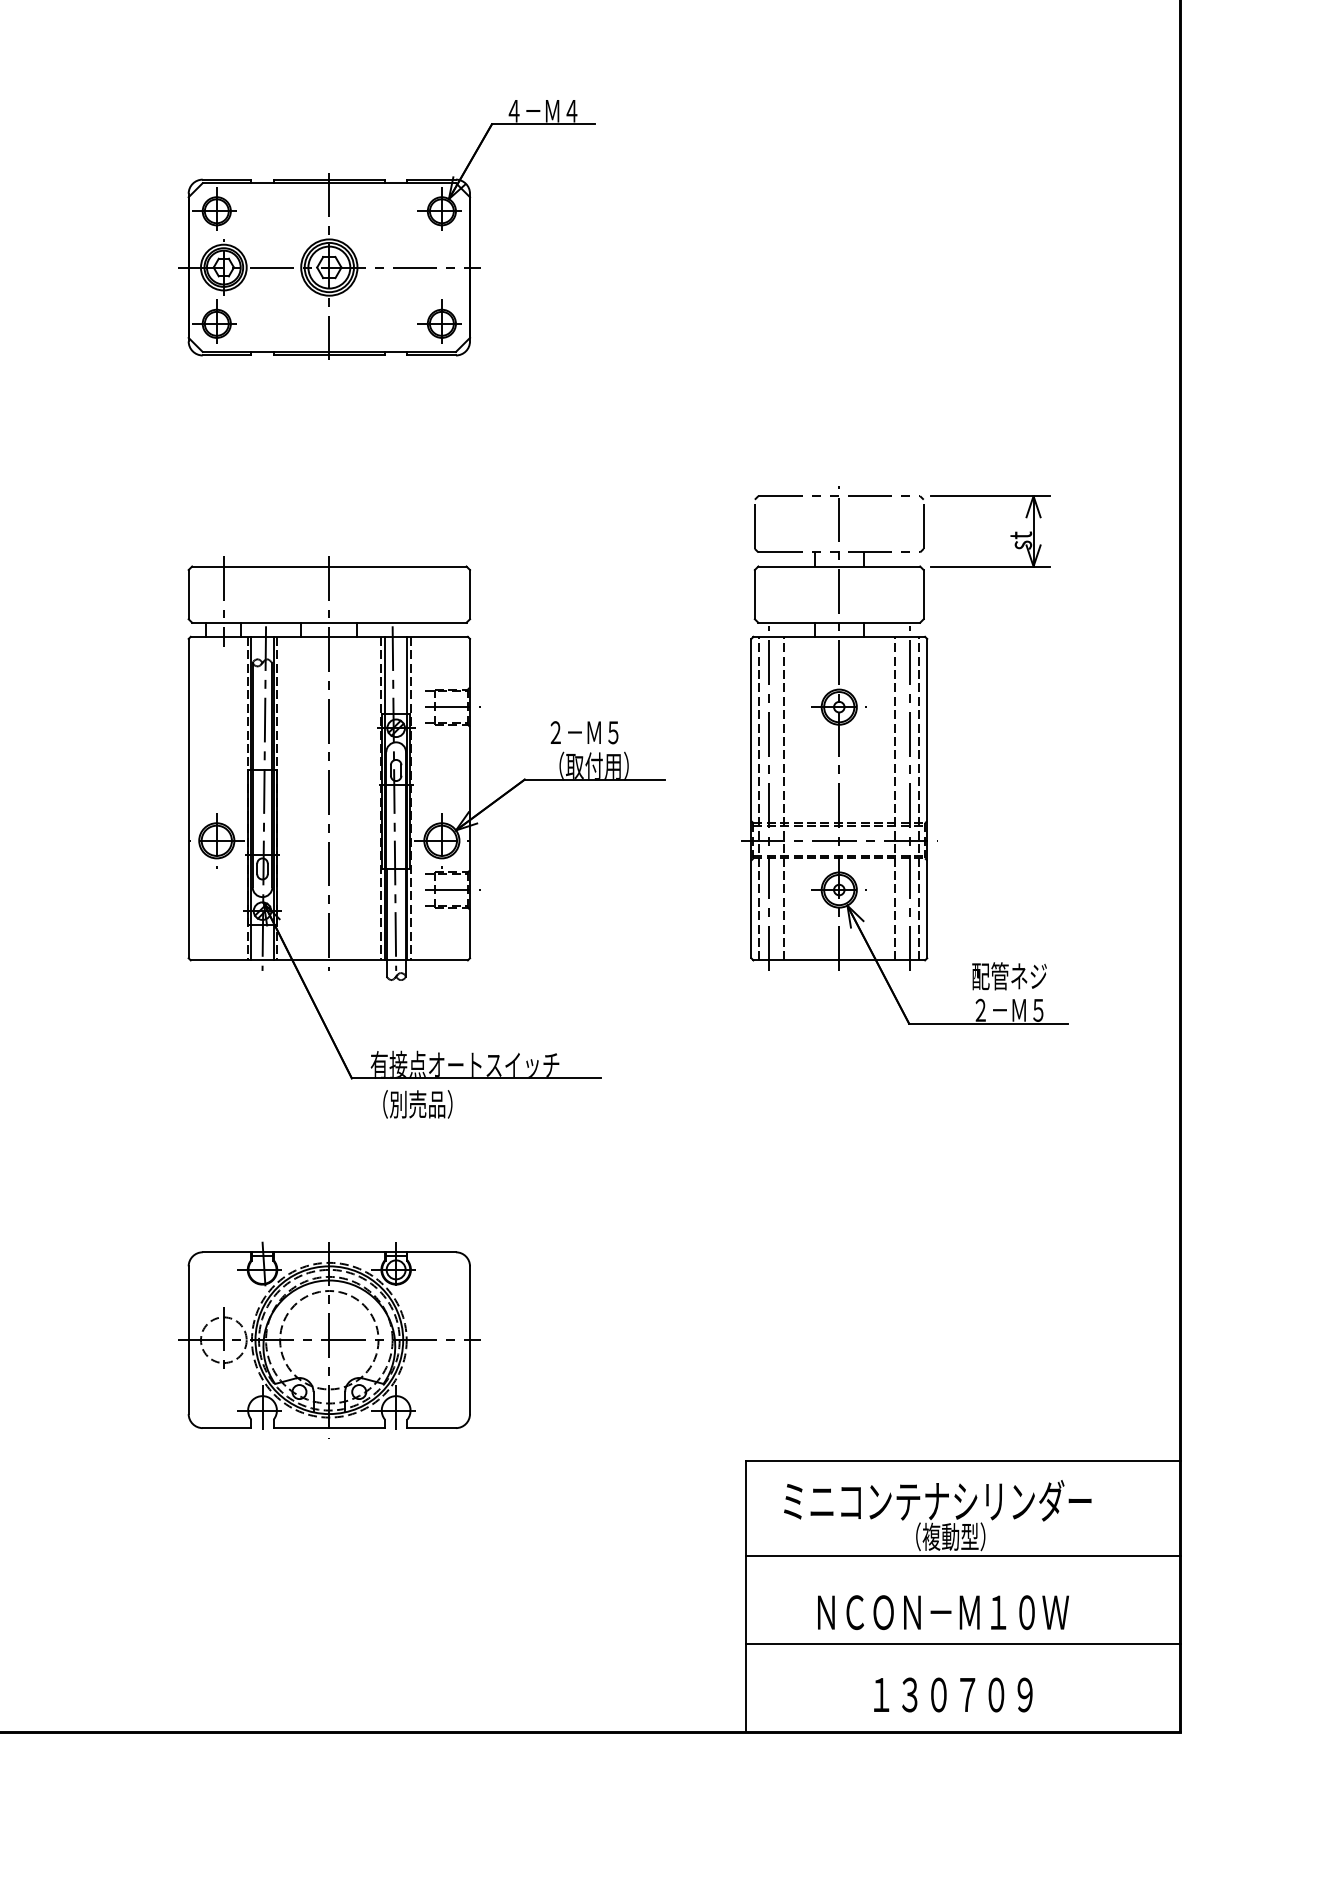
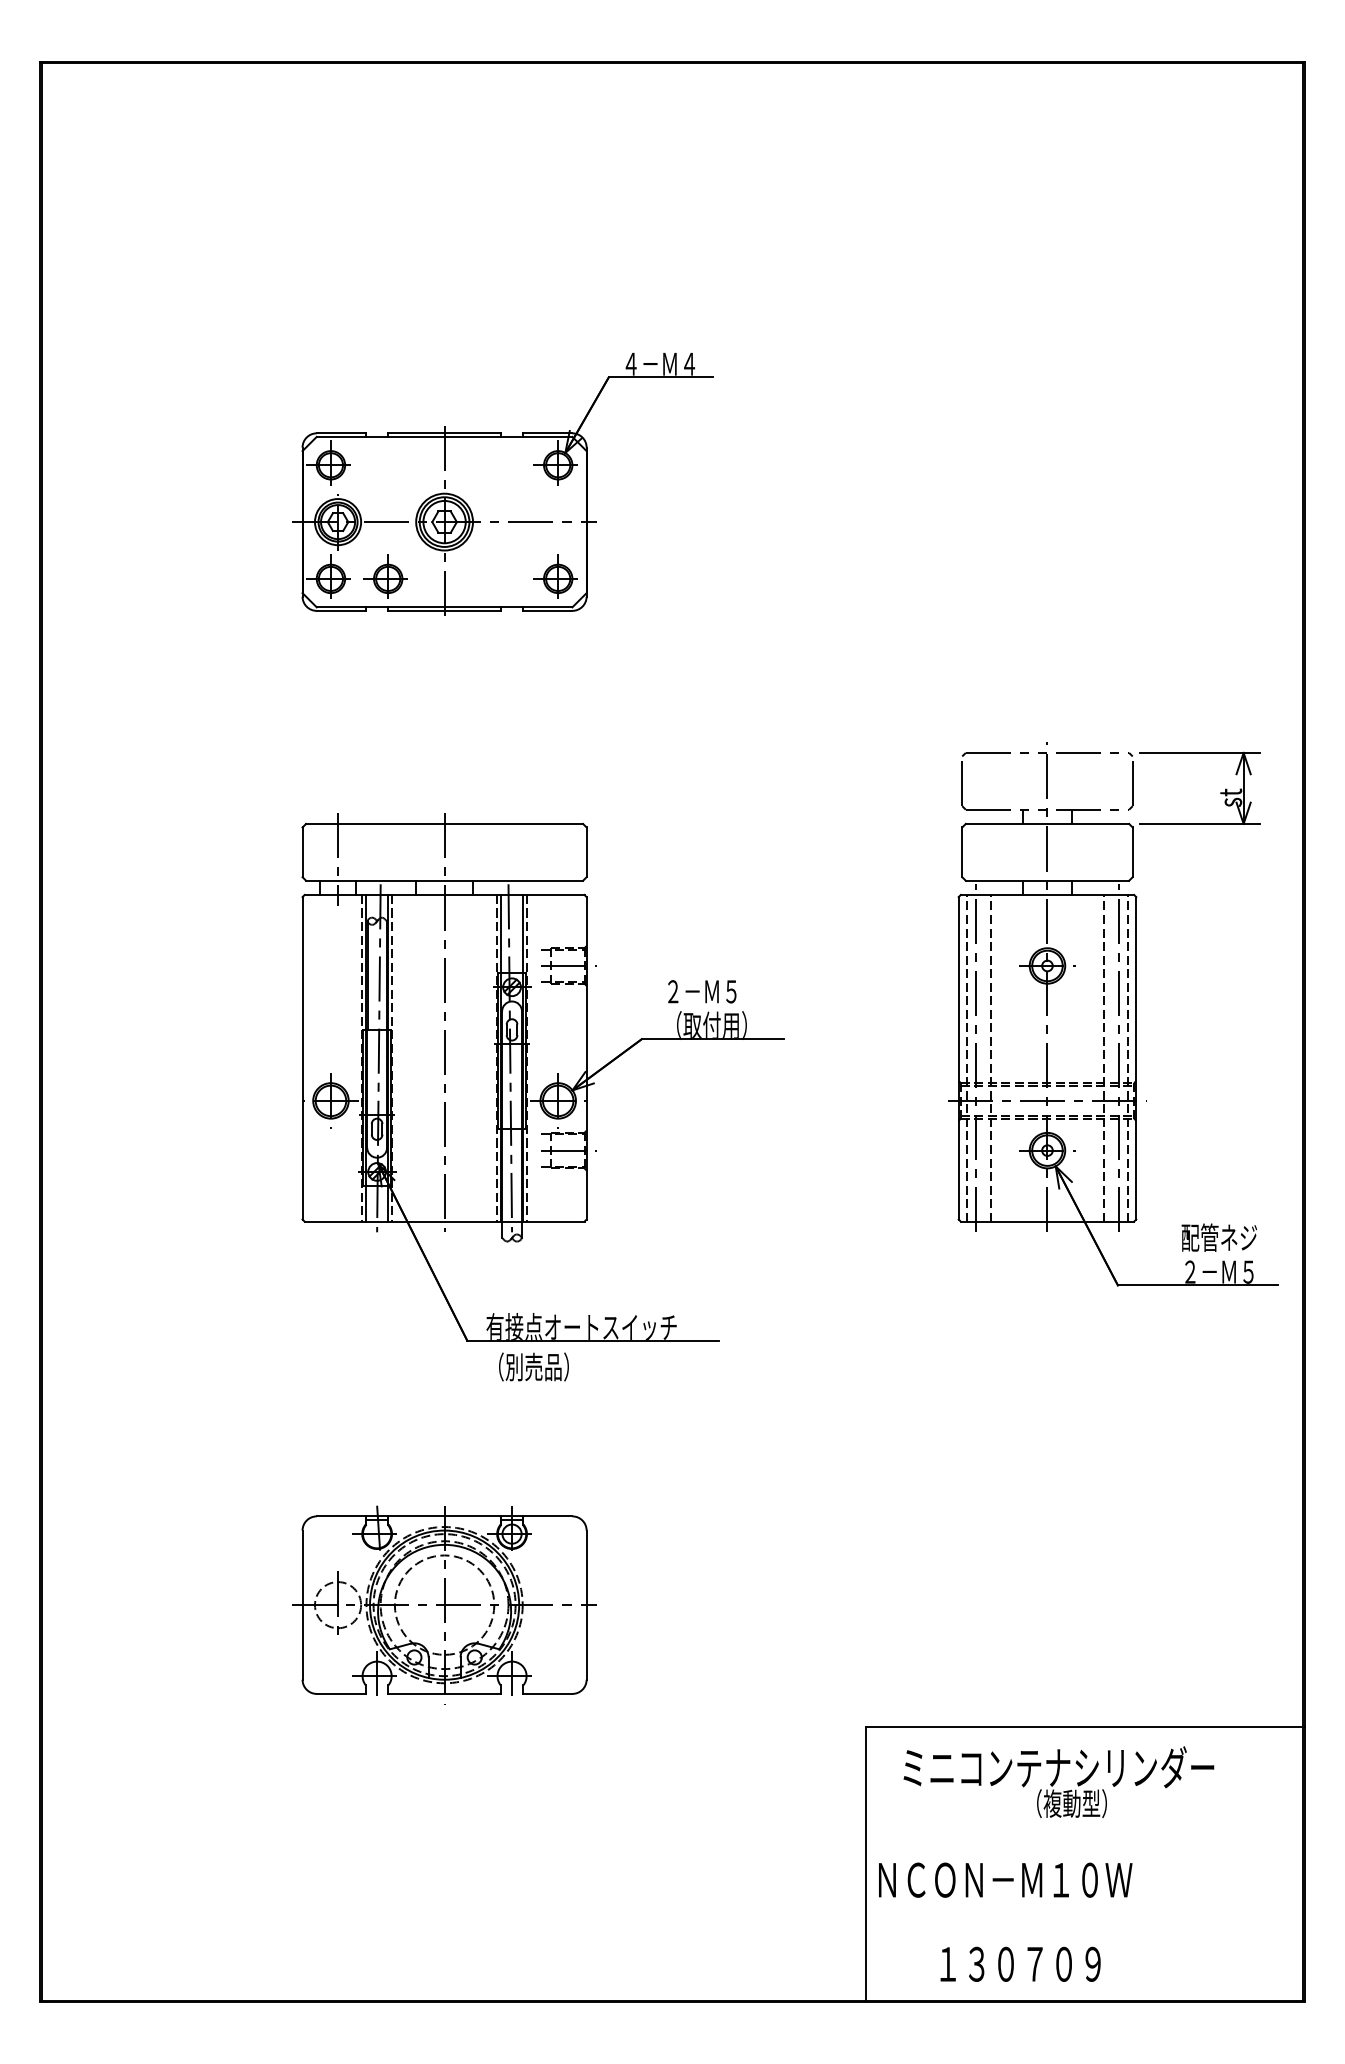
part: (270, 321) -> (385, 576), added
part: (904, 755) -> (1113, 1014), moved
line: (963, 1556) -> (1084, 1823), removed
text: (943, 1611) -> (1005, 1879), moved
line: (963, 1643) -> (1084, 1911), removed
text: (953, 1694) -> (1020, 1963), moved

